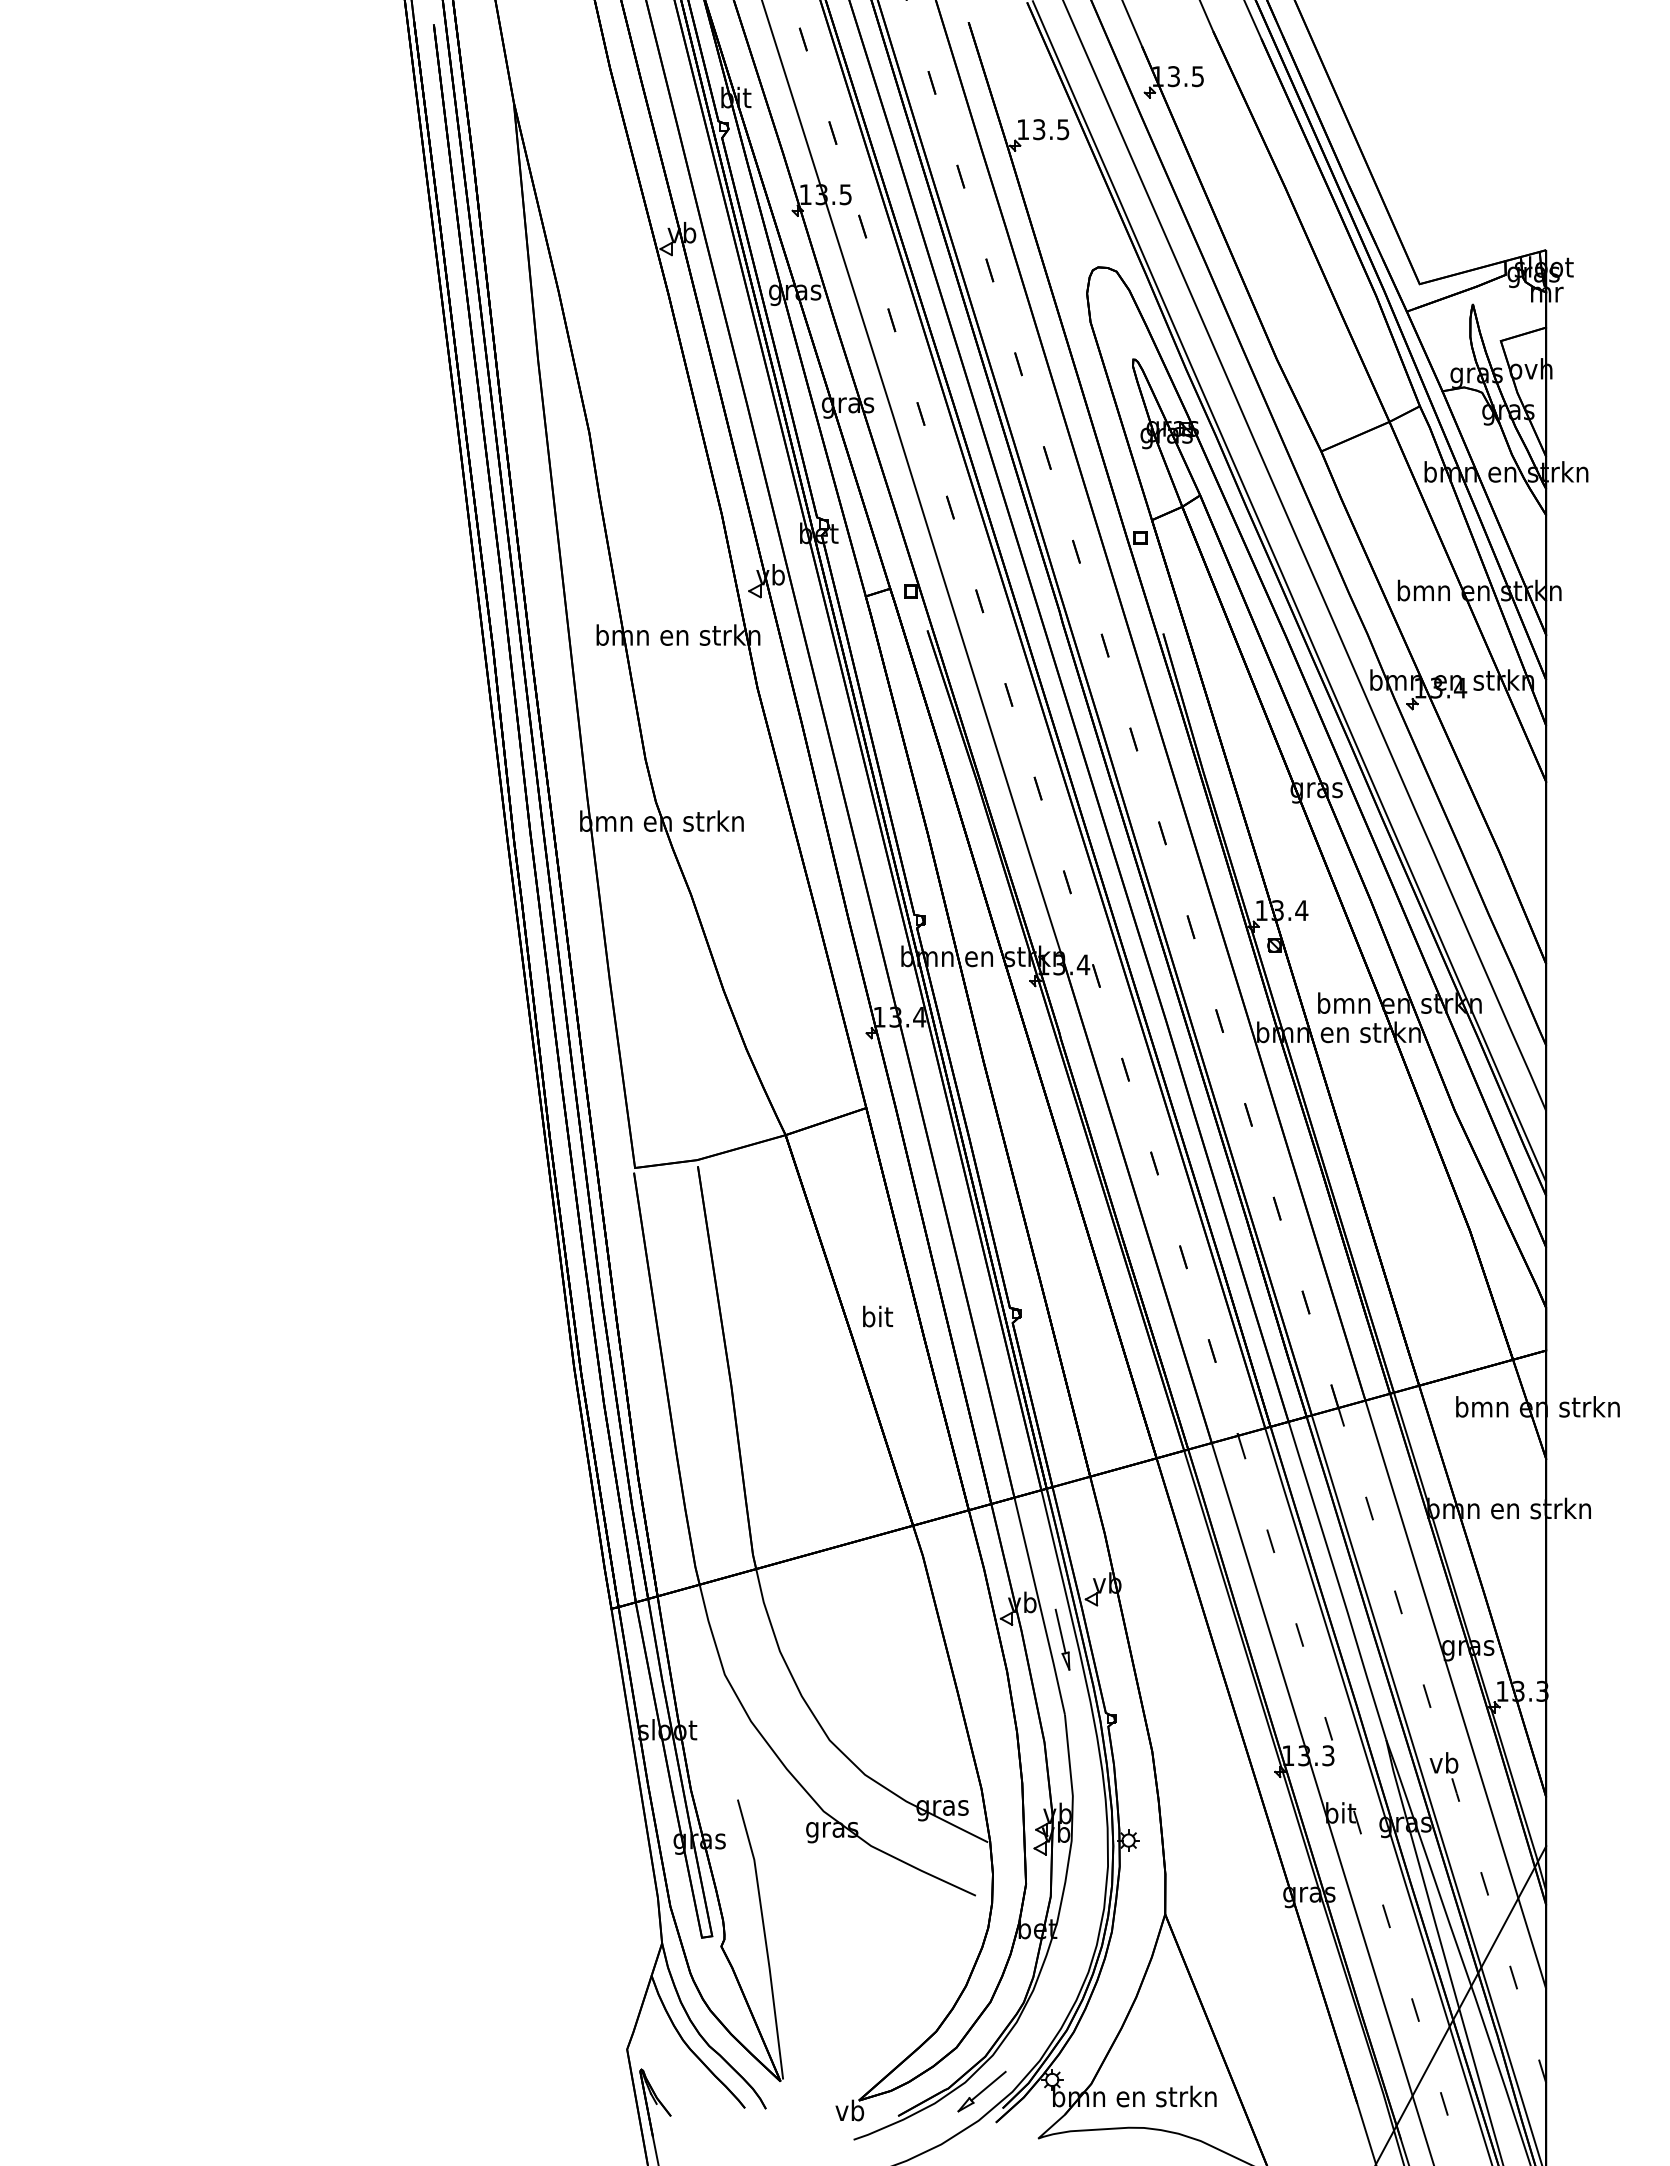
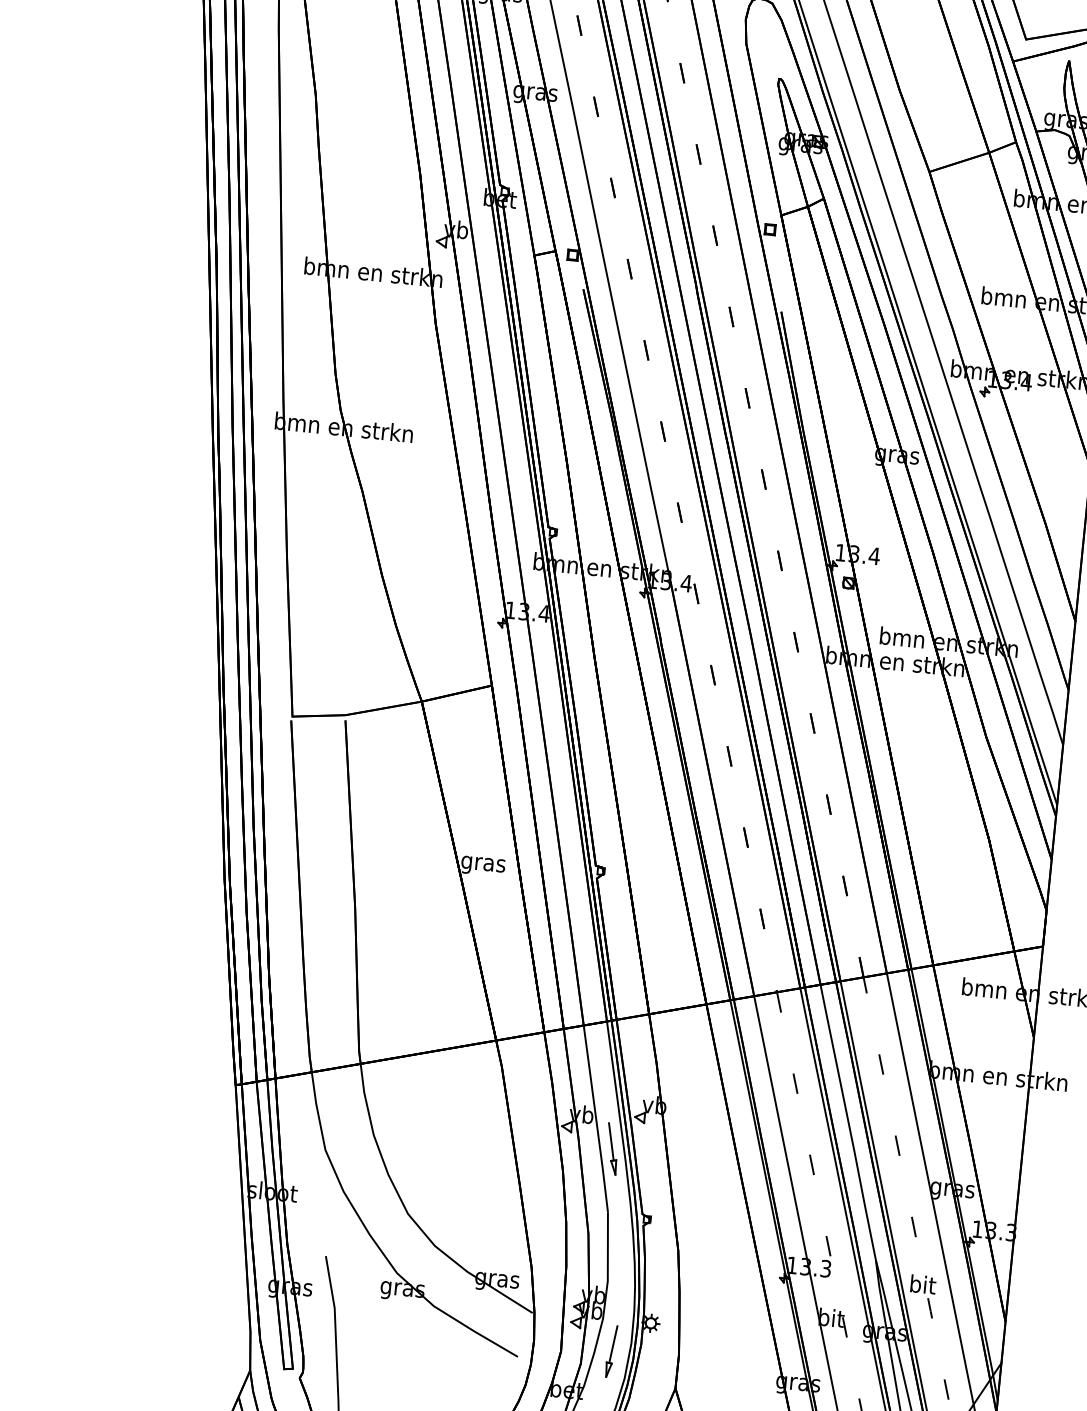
text: (877, 1318) -> (483, 863), bit -> gras
text: (1444, 1762) -> (922, 1284), vb -> bit
part: (1085, 1878) -> (611, 1351), added

